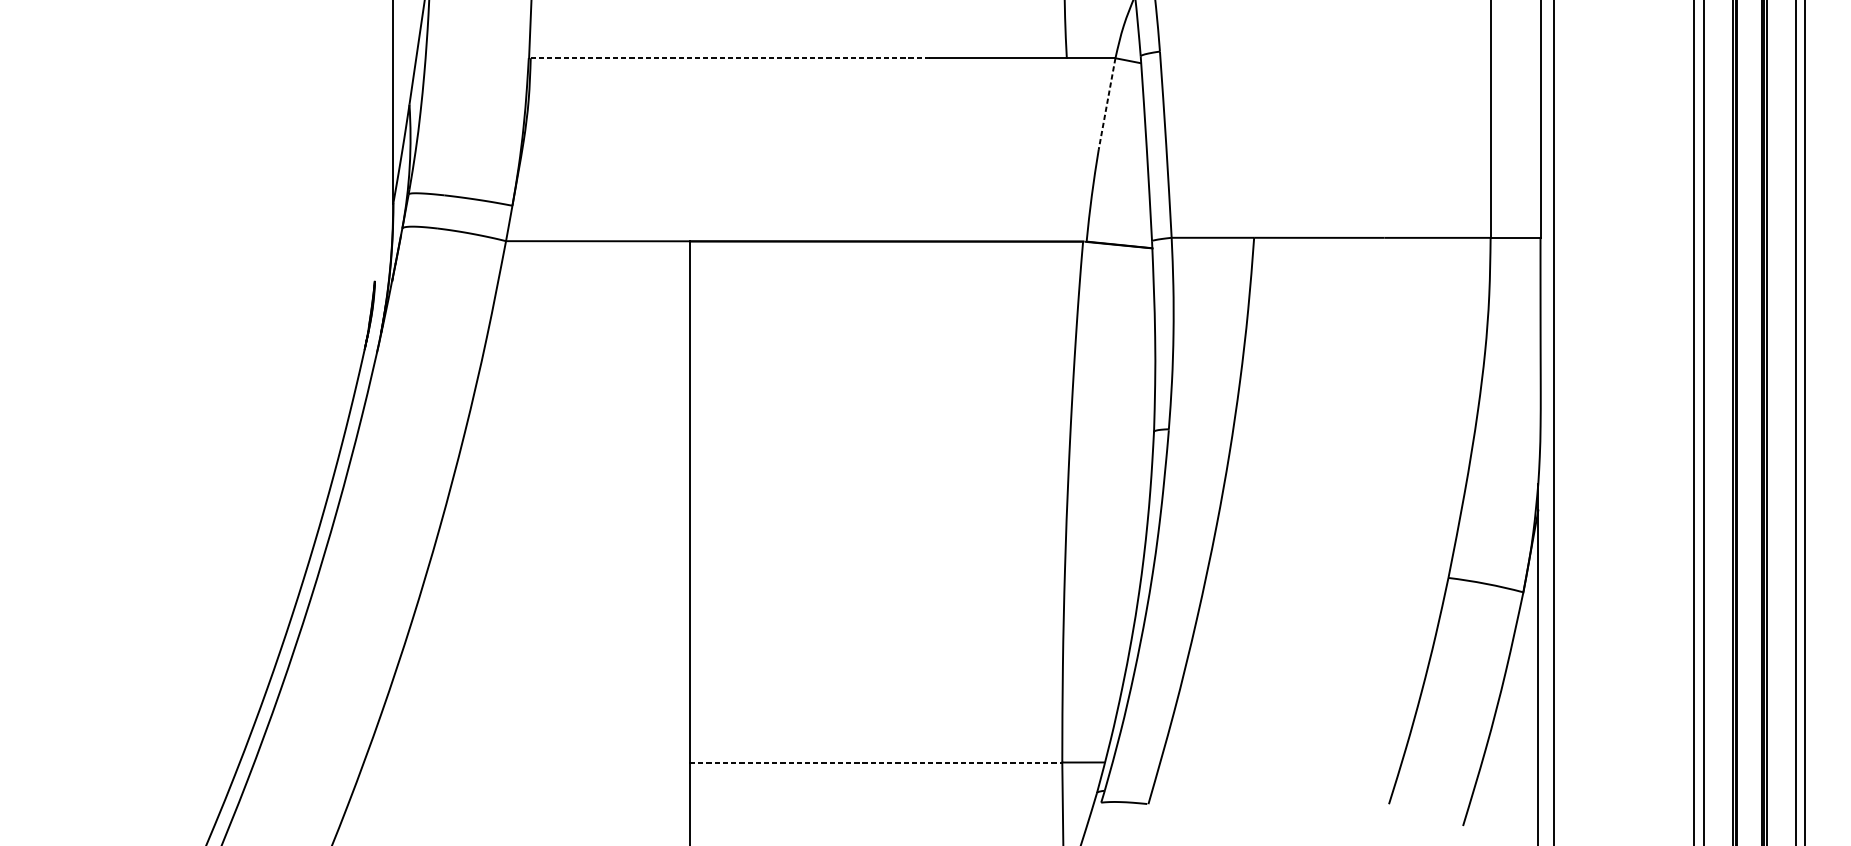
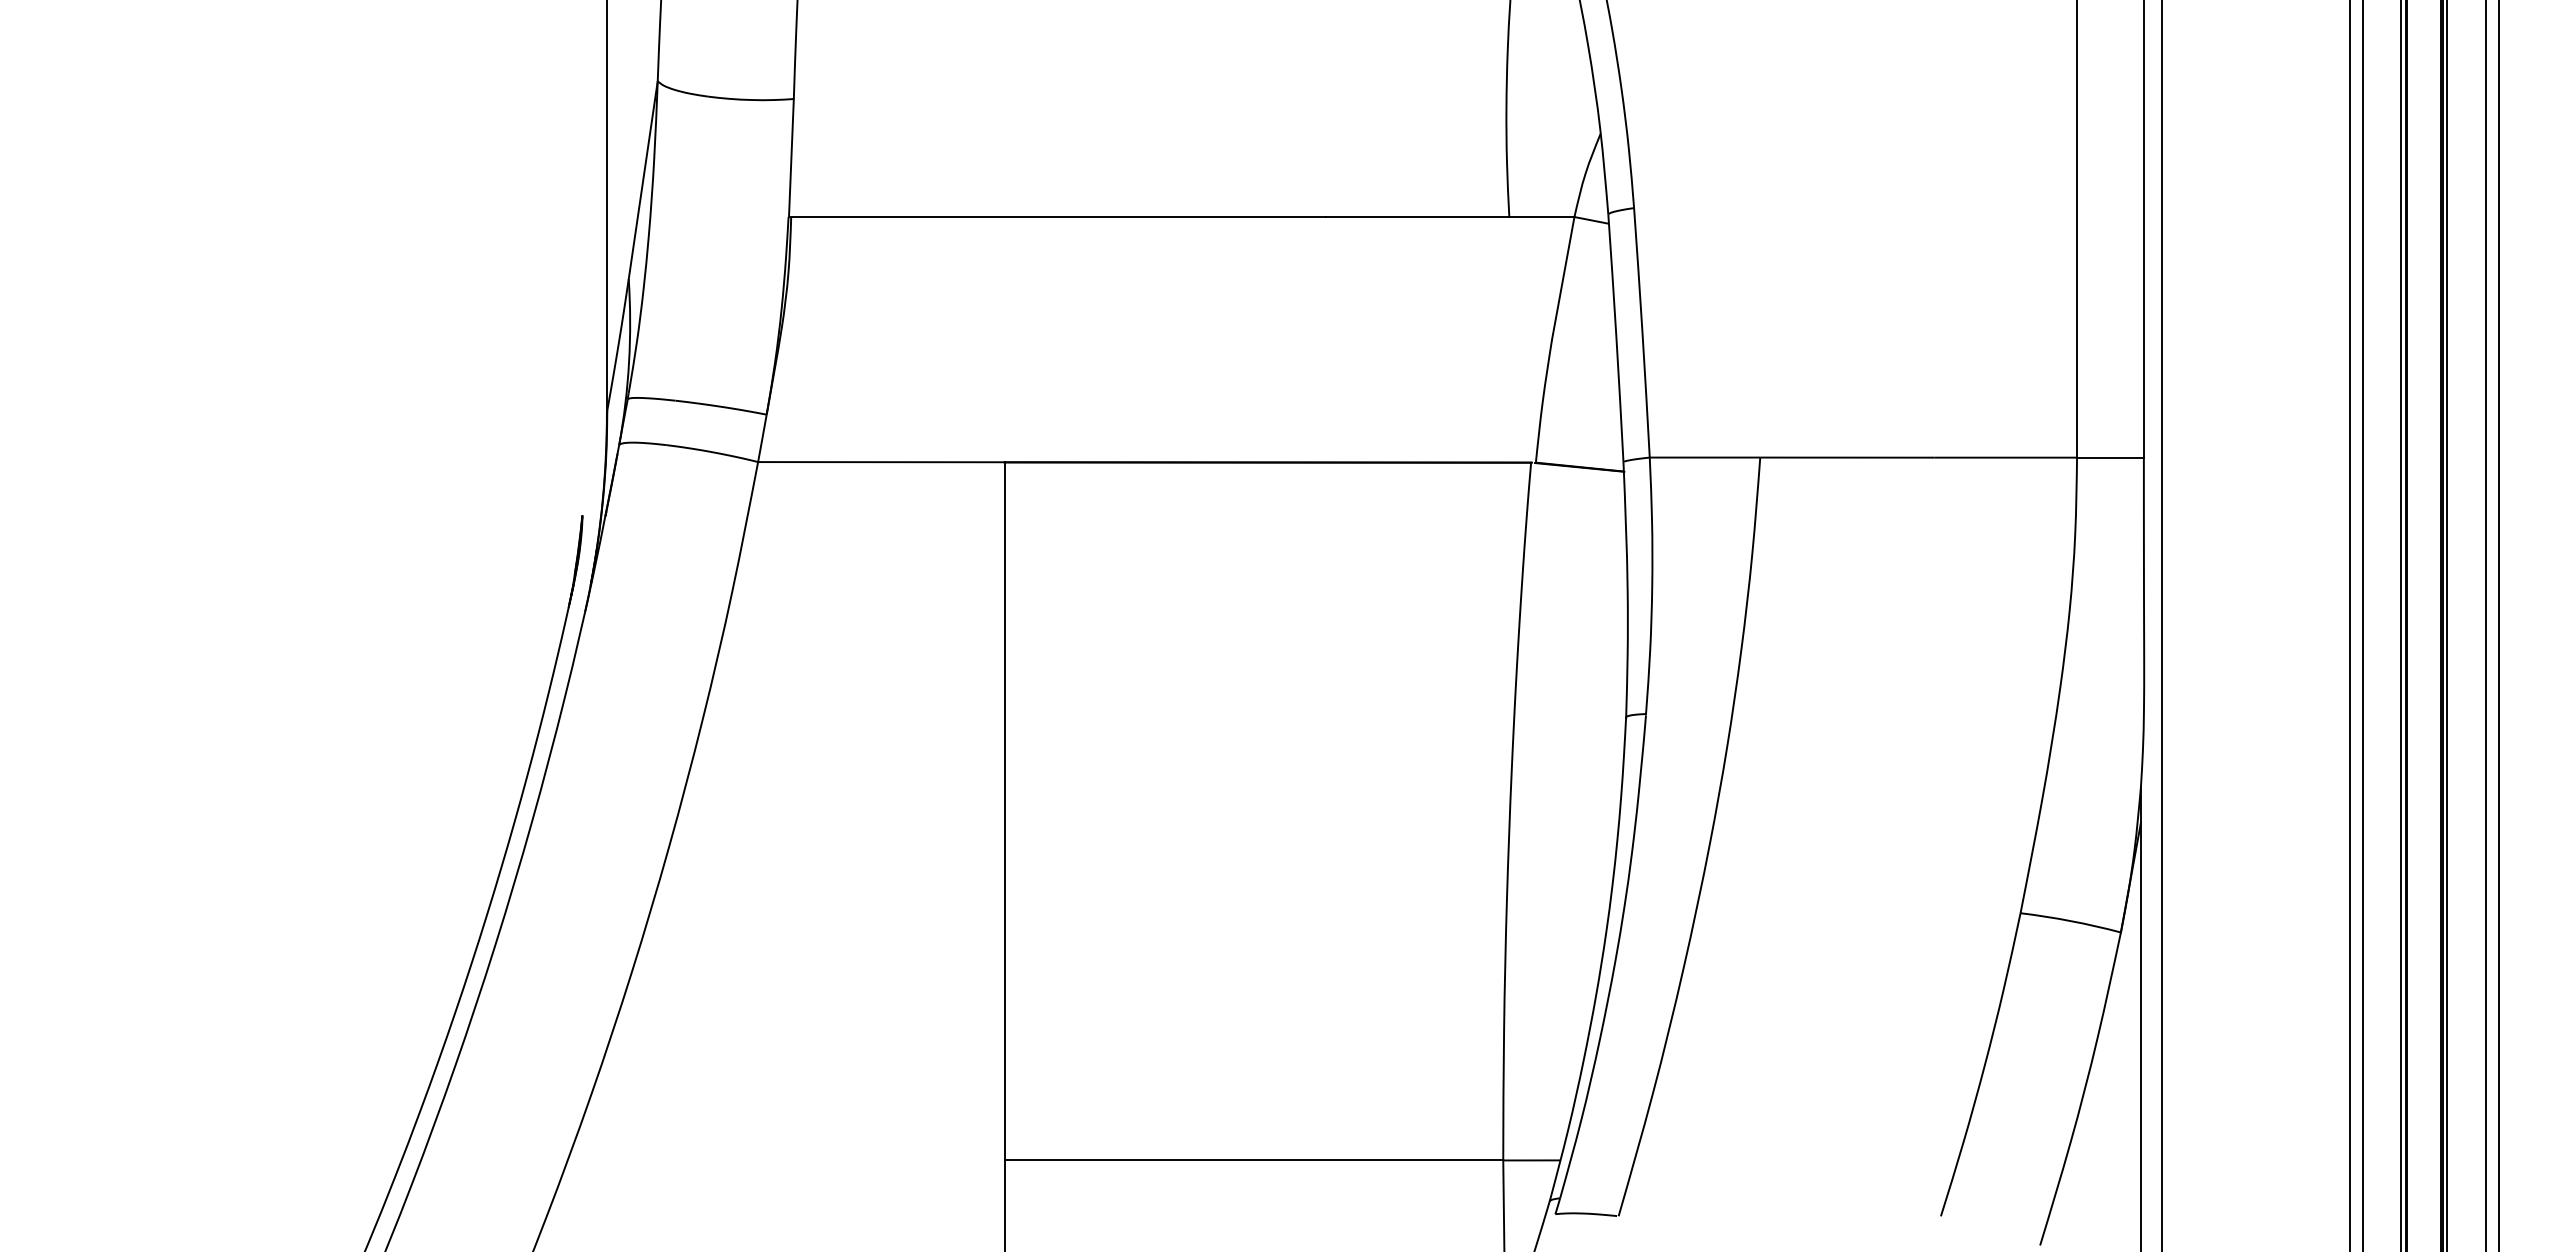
line: (730, 58) -> (1058, 217), dashed -> solid
line: (1107, 104) -> (1563, 278), dashed -> solid
line: (876, 762) -> (1254, 1160), dashed -> solid

